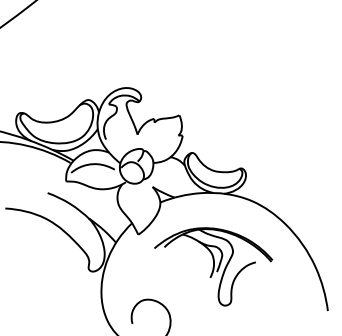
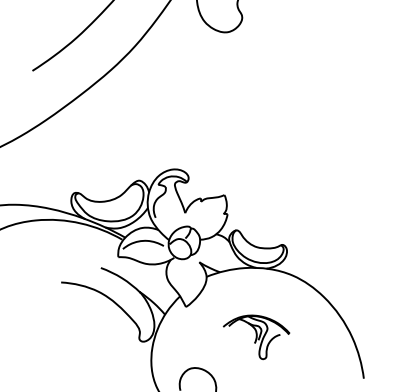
part: (213, 267) -> (256, 337), size x0.6

